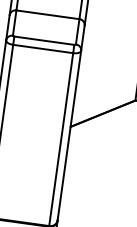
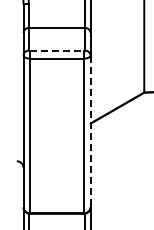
line: (44, 41) -> (57, 51), solid -> dashed
line: (69, 135) -> (90, 131), solid -> dashed

